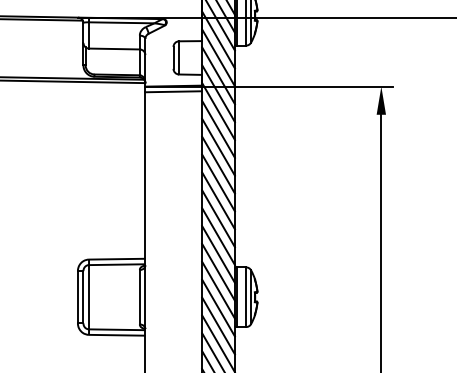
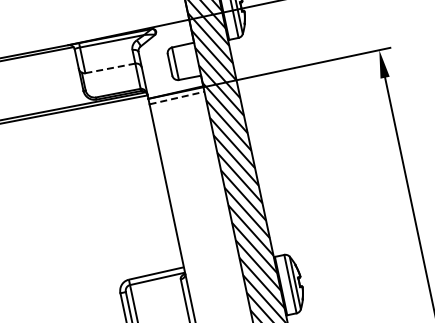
line: (114, 49) -> (110, 68), solid -> dashed
line: (174, 91) -> (177, 97), solid -> dashed

